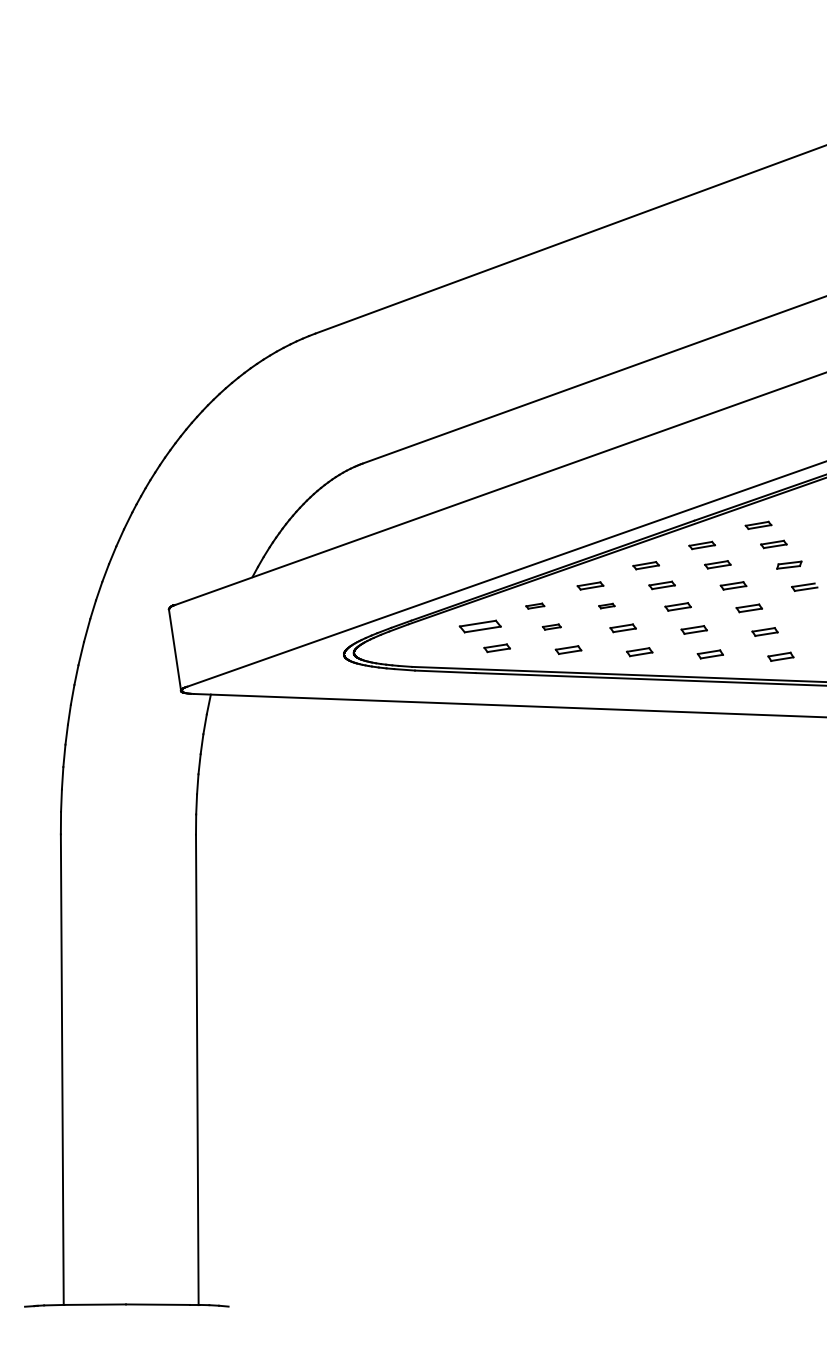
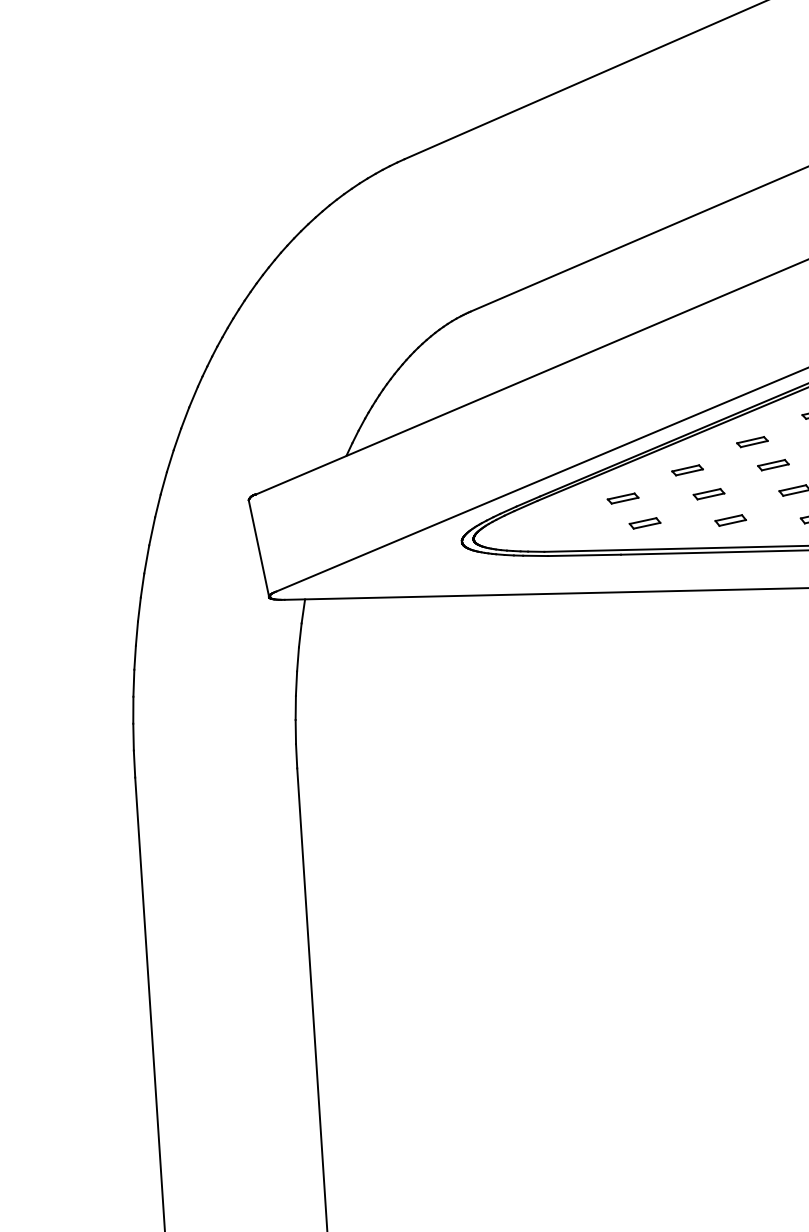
part: (535, 605) -> (687, 469), size x1.43
part: (606, 605) -> (773, 464), size x1.67
part: (479, 626) -> (622, 498), size x0.62
part: (551, 626) -> (708, 493), size x1.43

